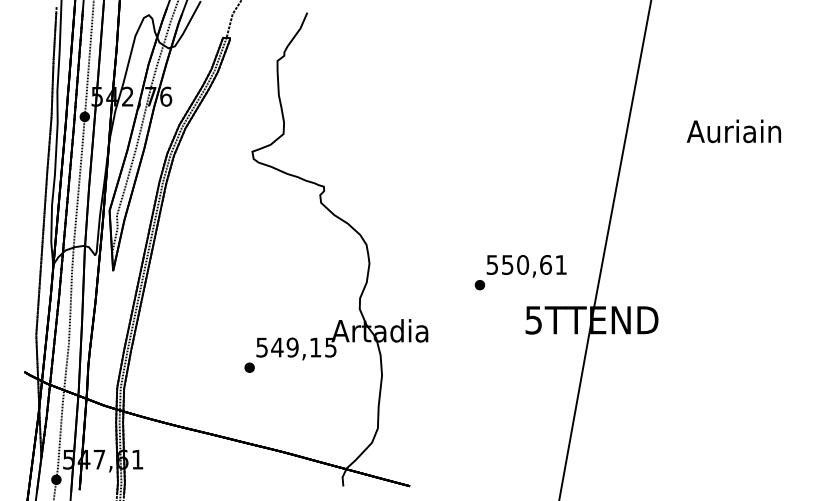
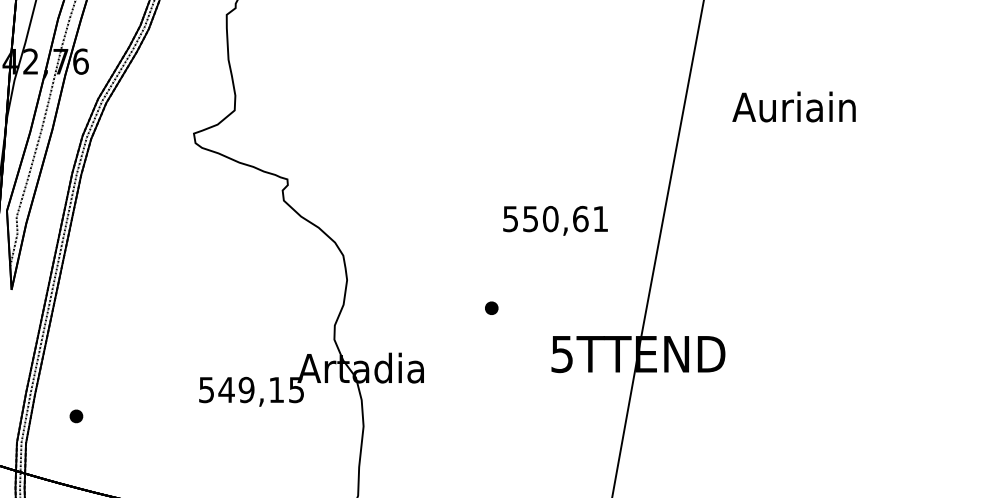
text: (733, 131) -> (793, 107), moved
text: (526, 266) -> (555, 221), moved
part: (249, 367) -> (76, 416), moved

